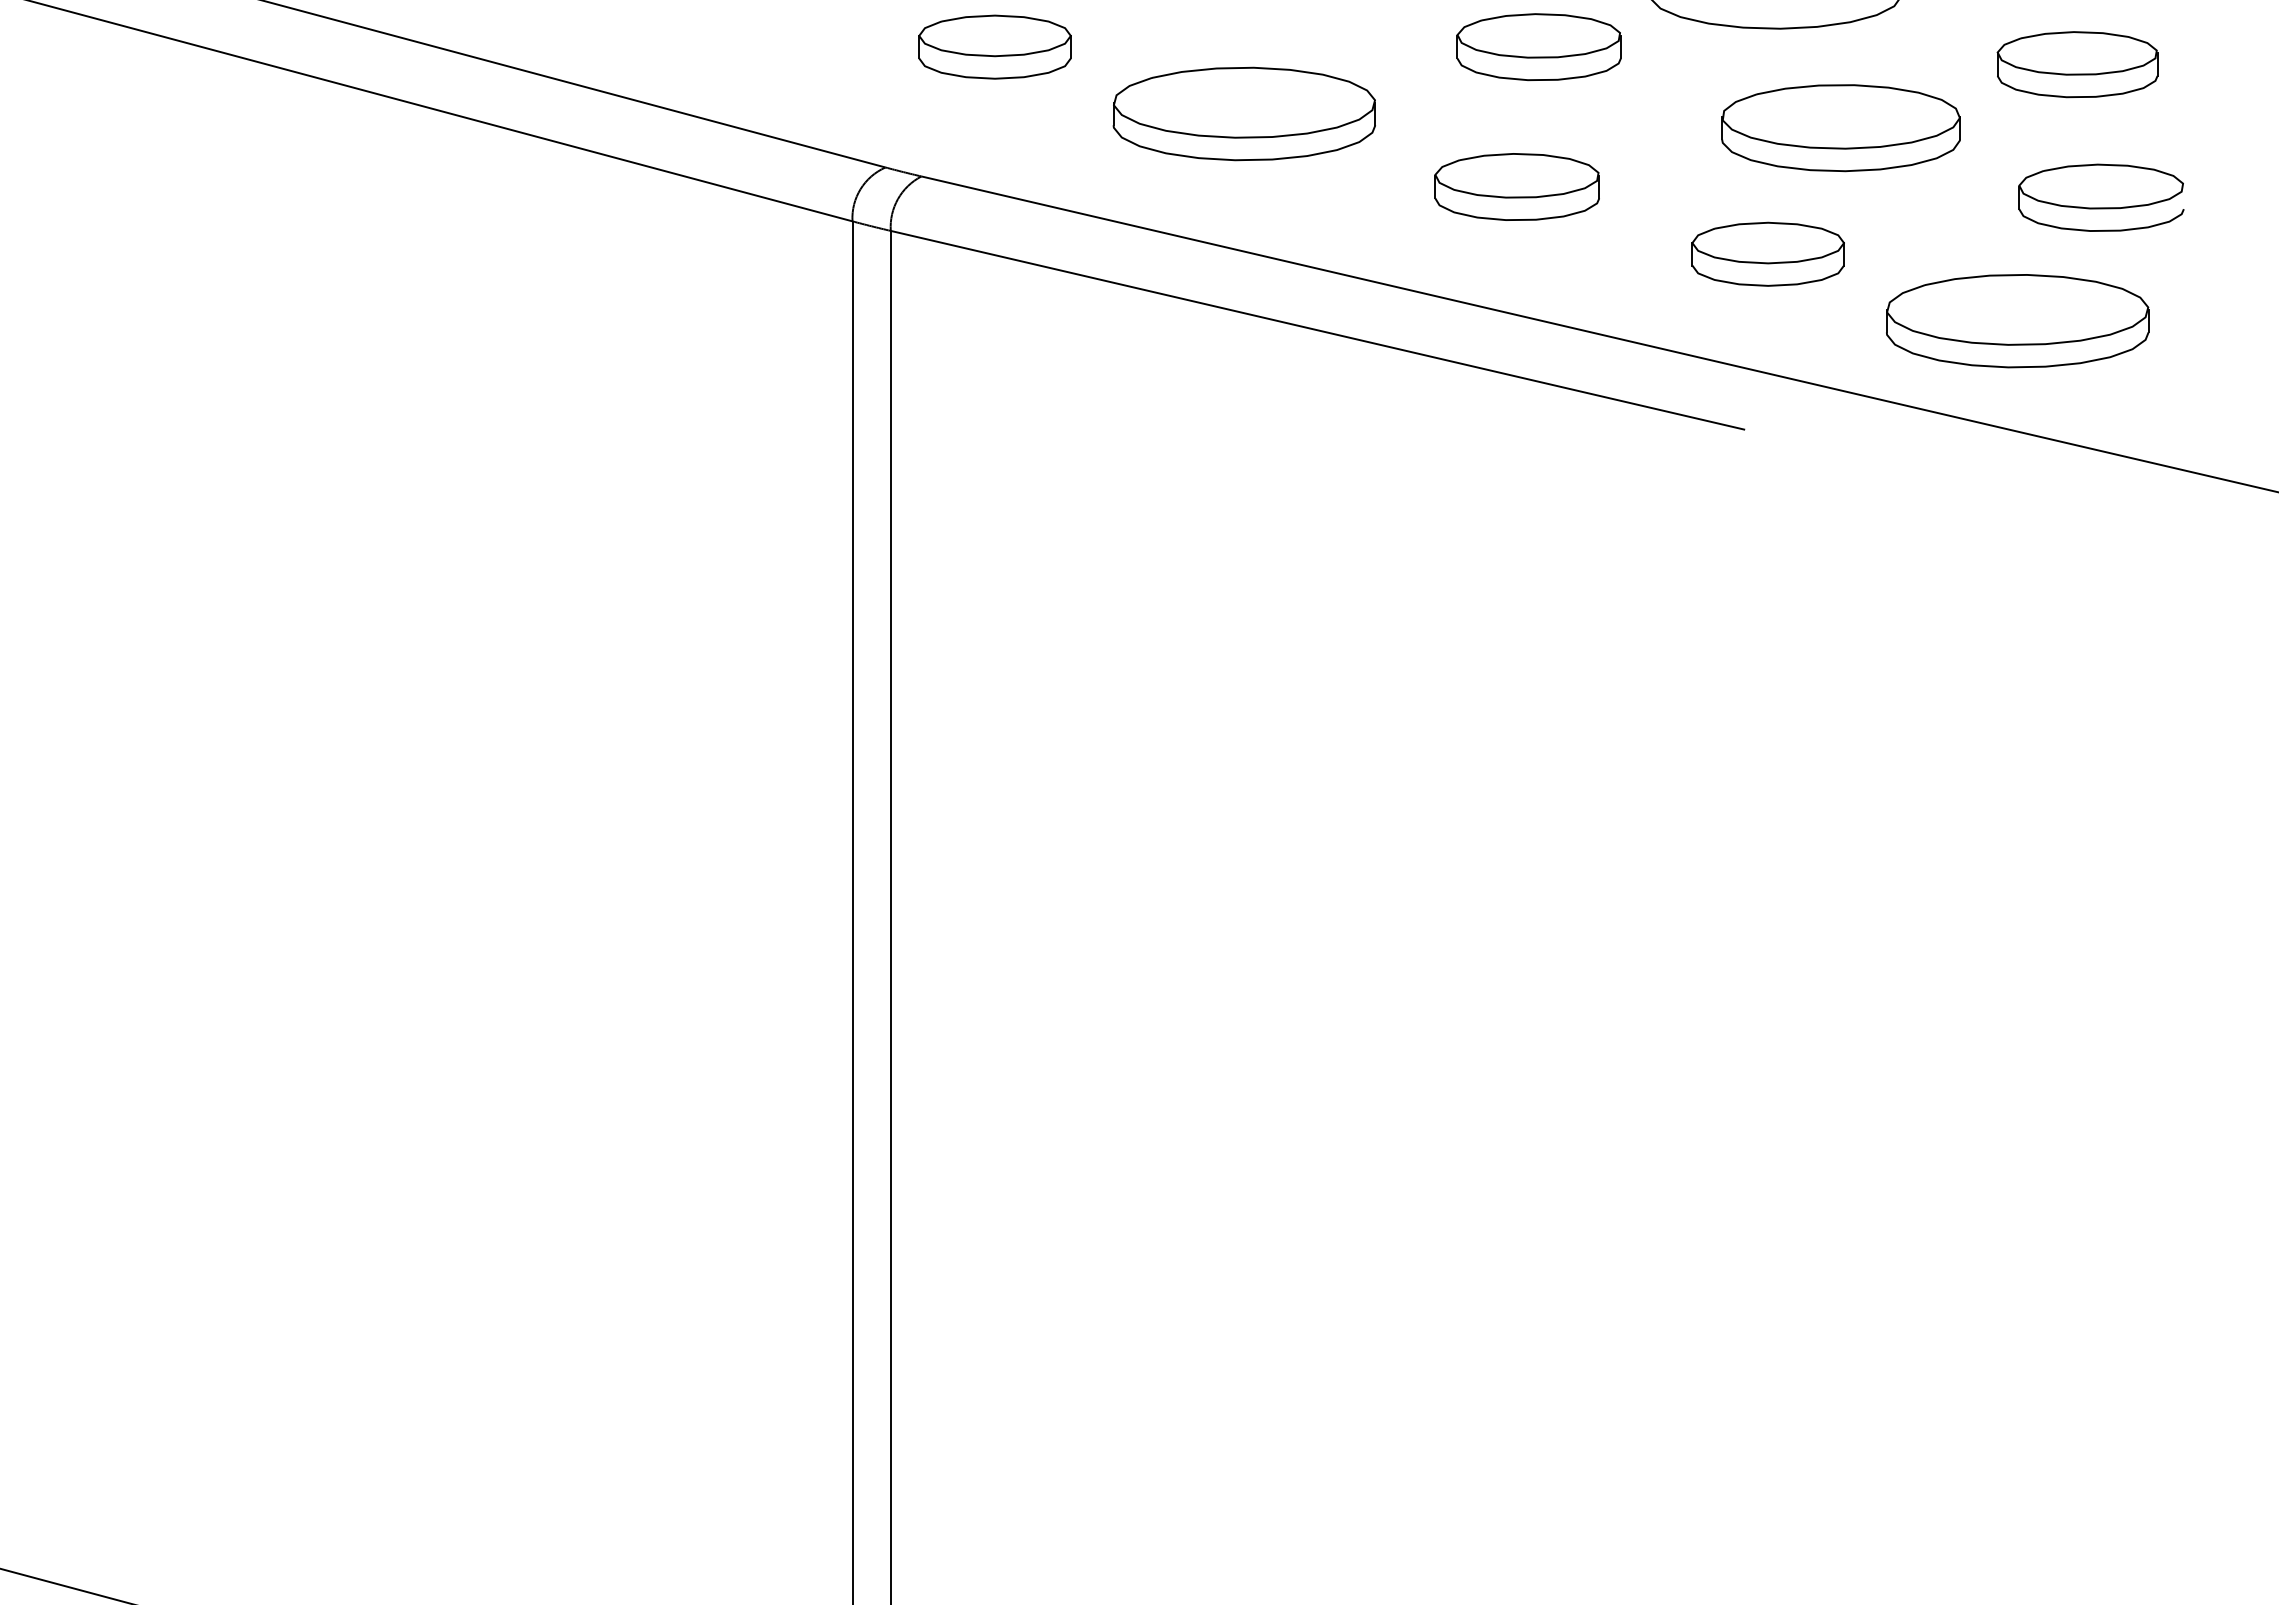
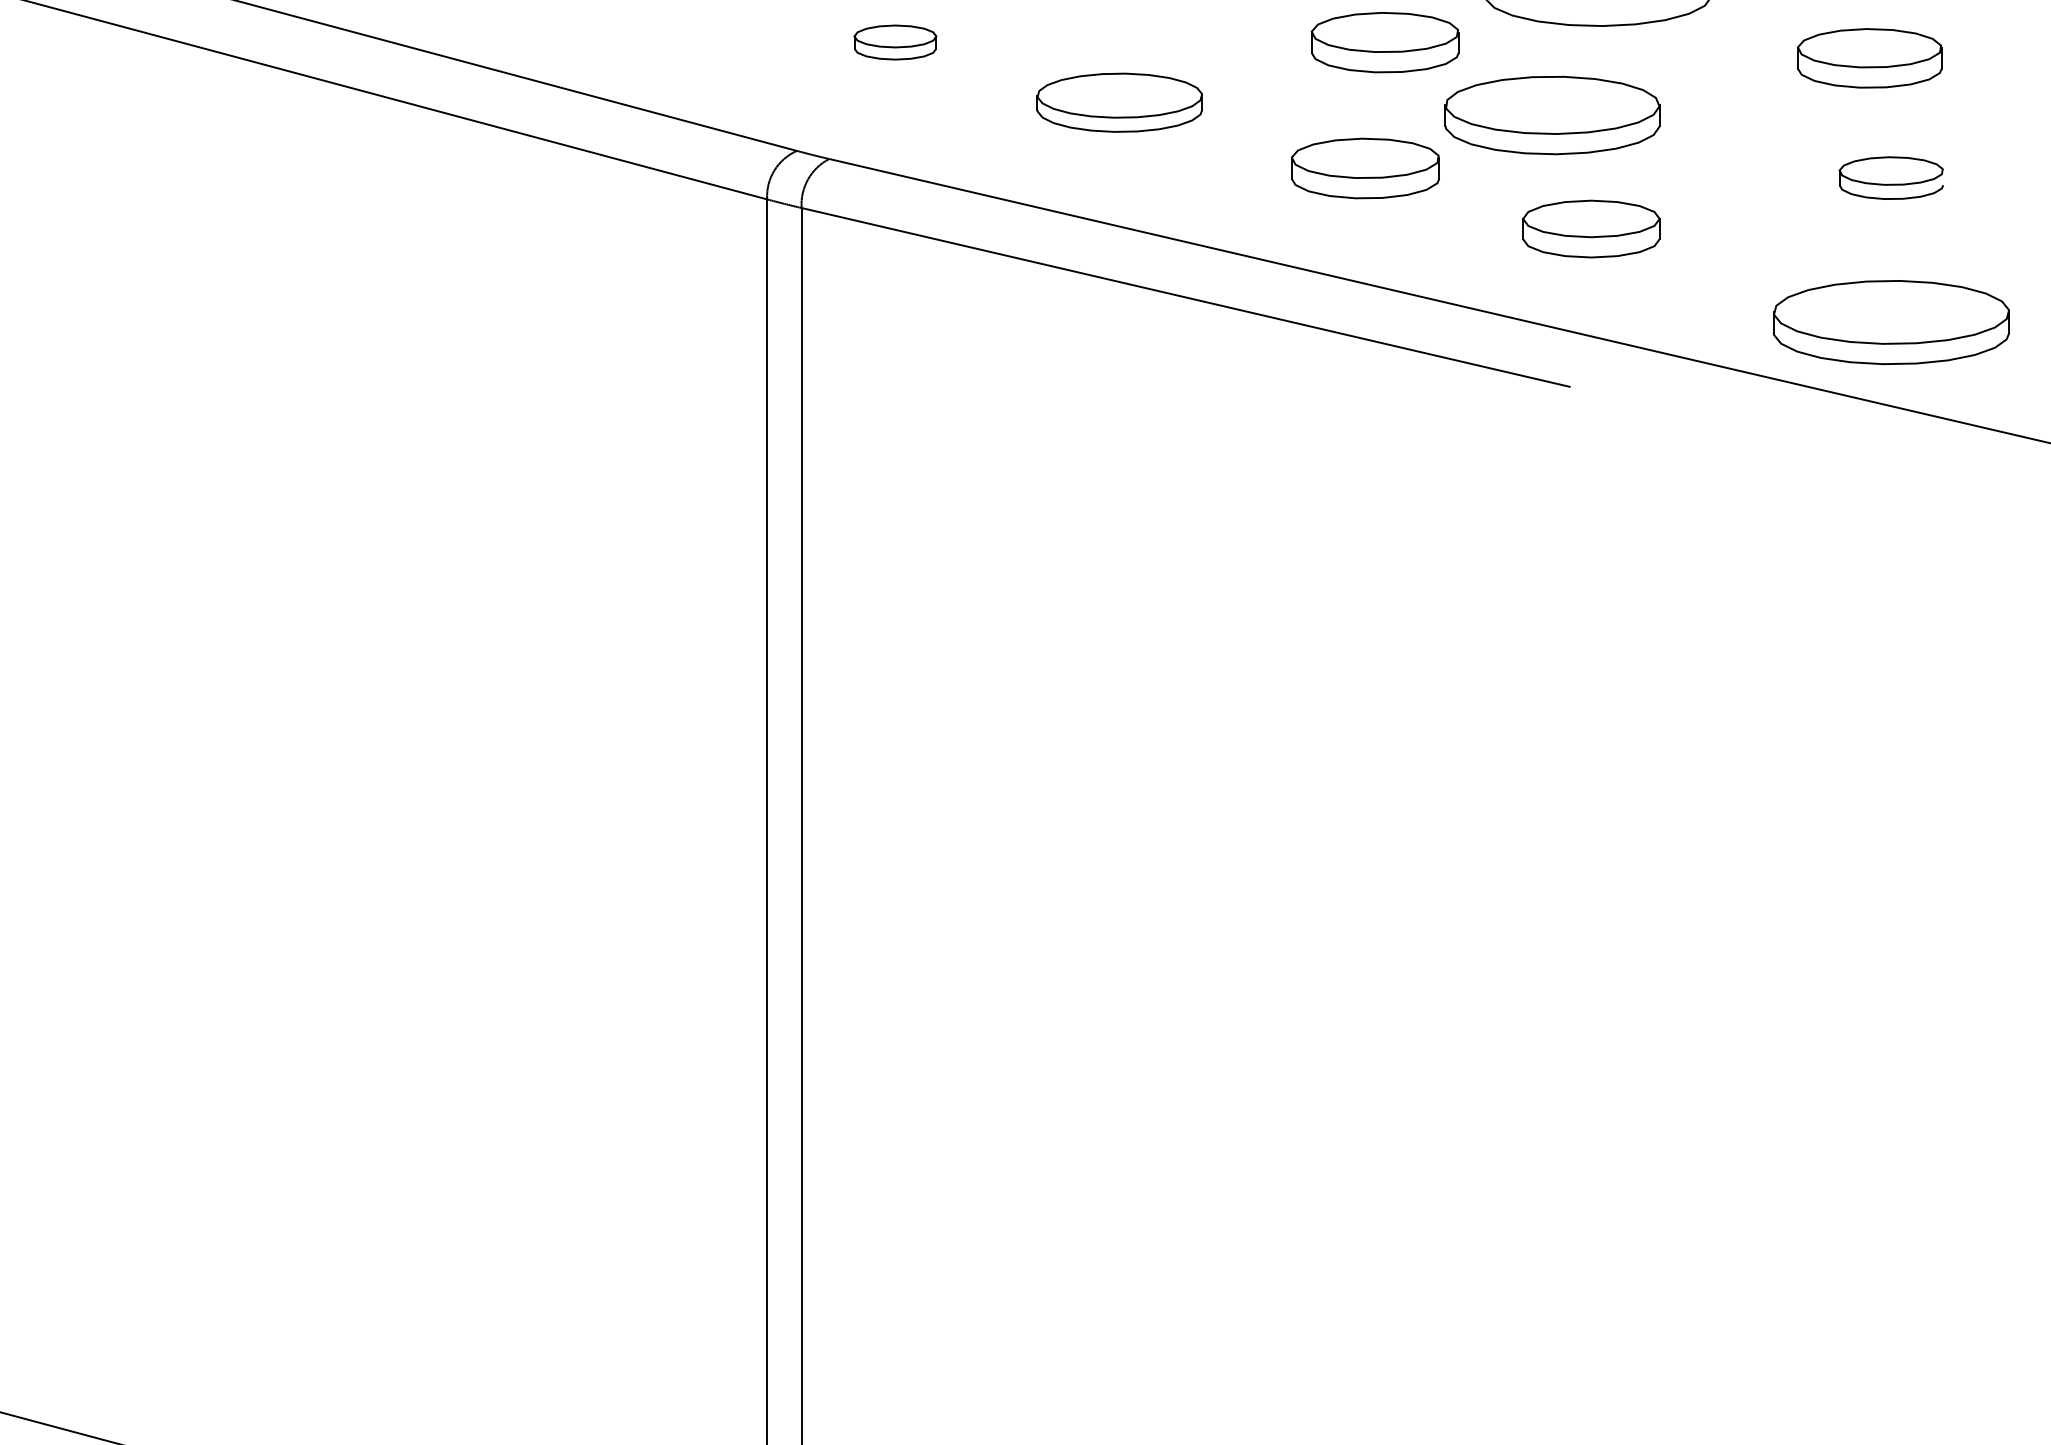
part: (994, 46) -> (894, 42), size x0.6
part: (1243, 113) -> (1119, 102), size x0.7
part: (1840, 128) -> (1552, 115), moved
part: (2101, 197) -> (1891, 177), size x0.7
part: (2017, 321) -> (1891, 322), moved

